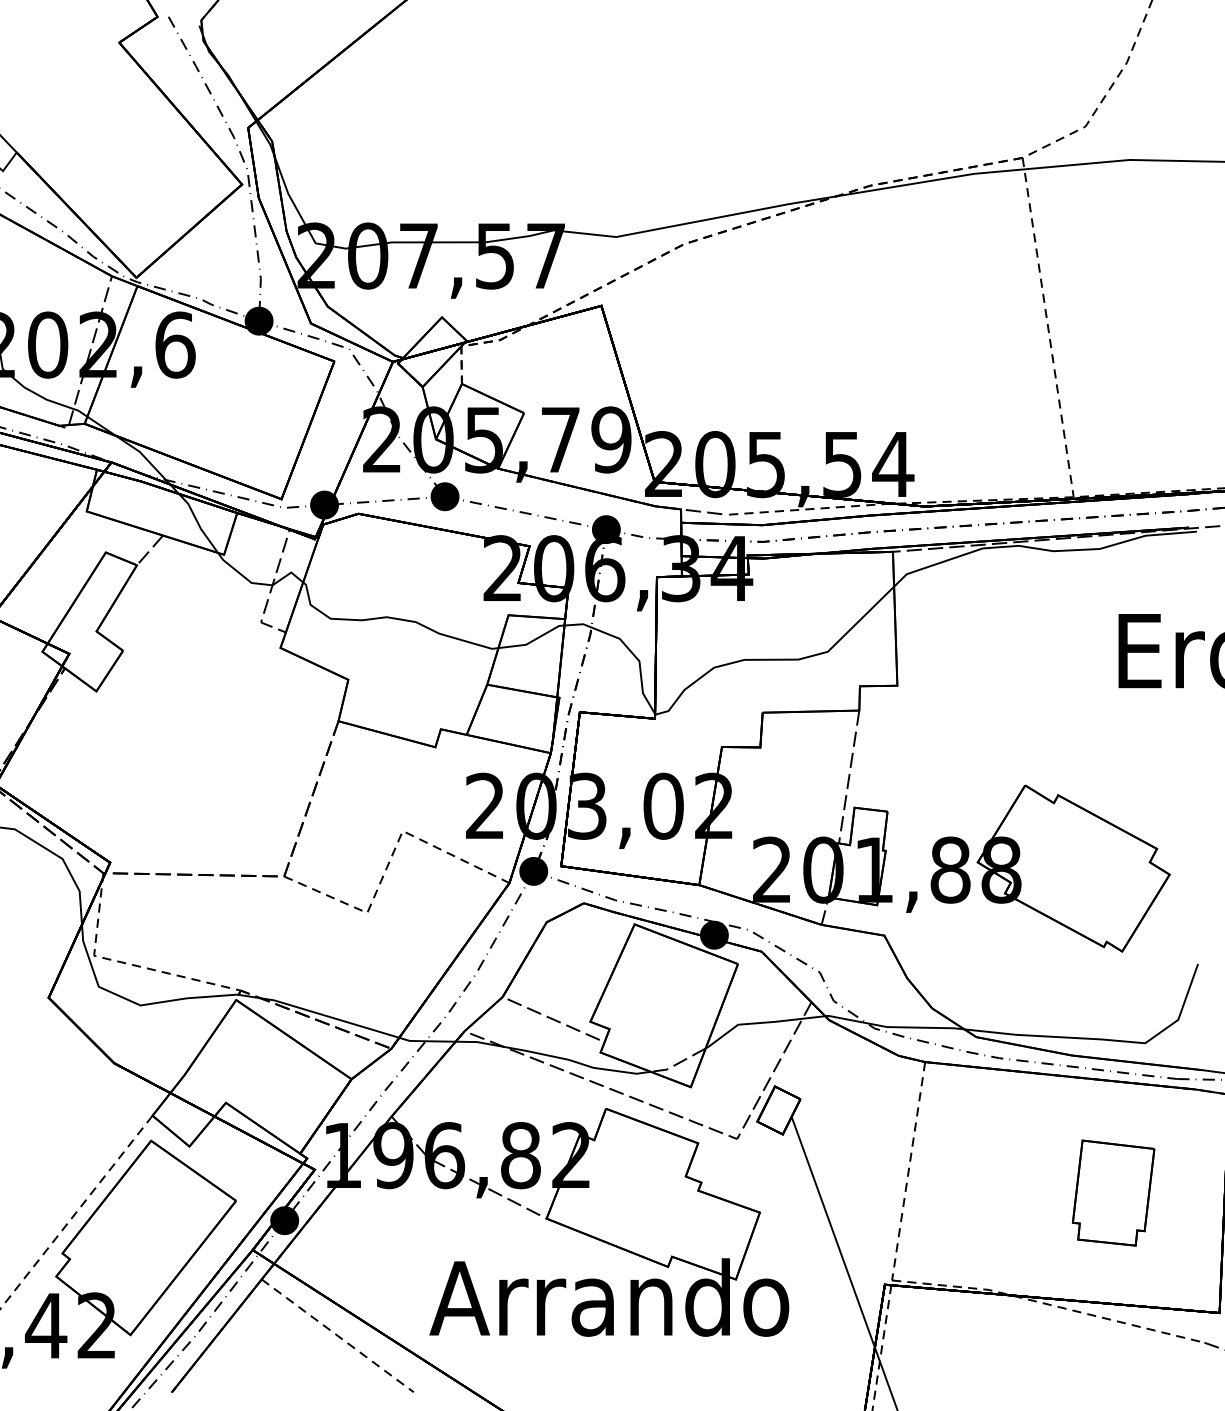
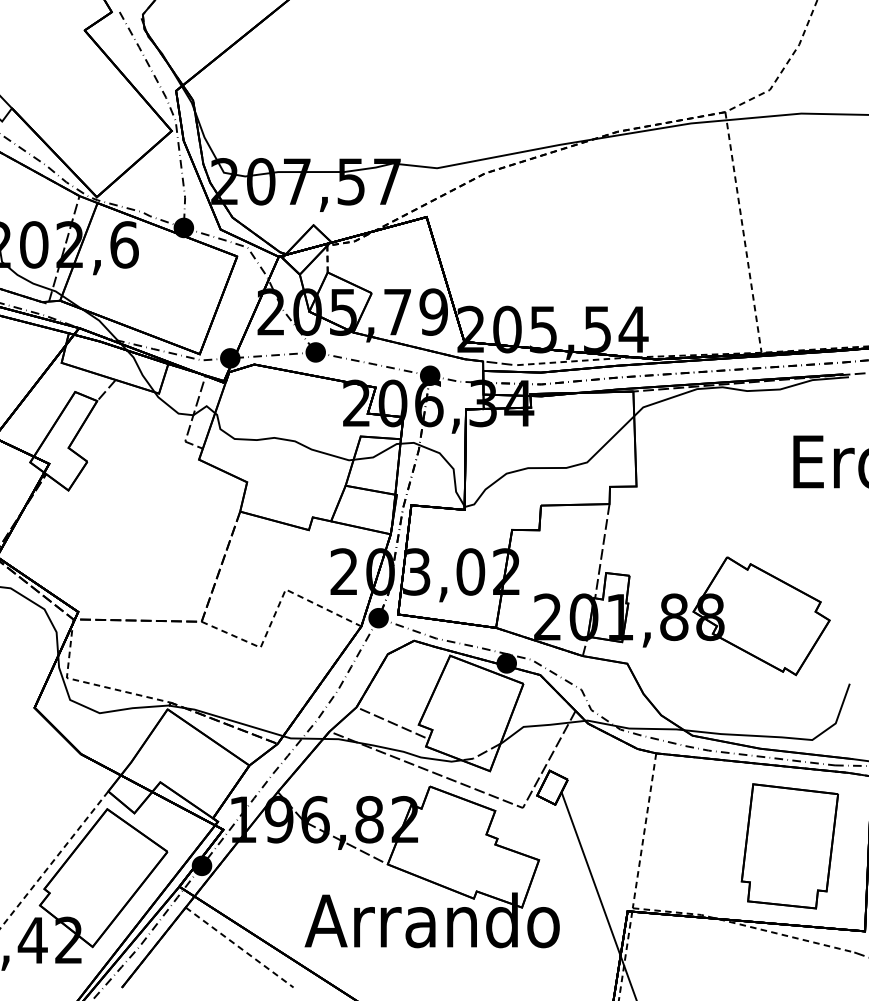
part: (1113, 1192) -> (789, 845), size x1.67

